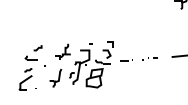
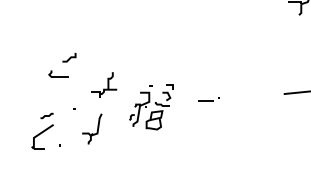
part: (33, 52) -> (62, 65), moved
part: (149, 58) -> (247, 96), removed
part: (91, 64) -> (151, 106), size x0.6

